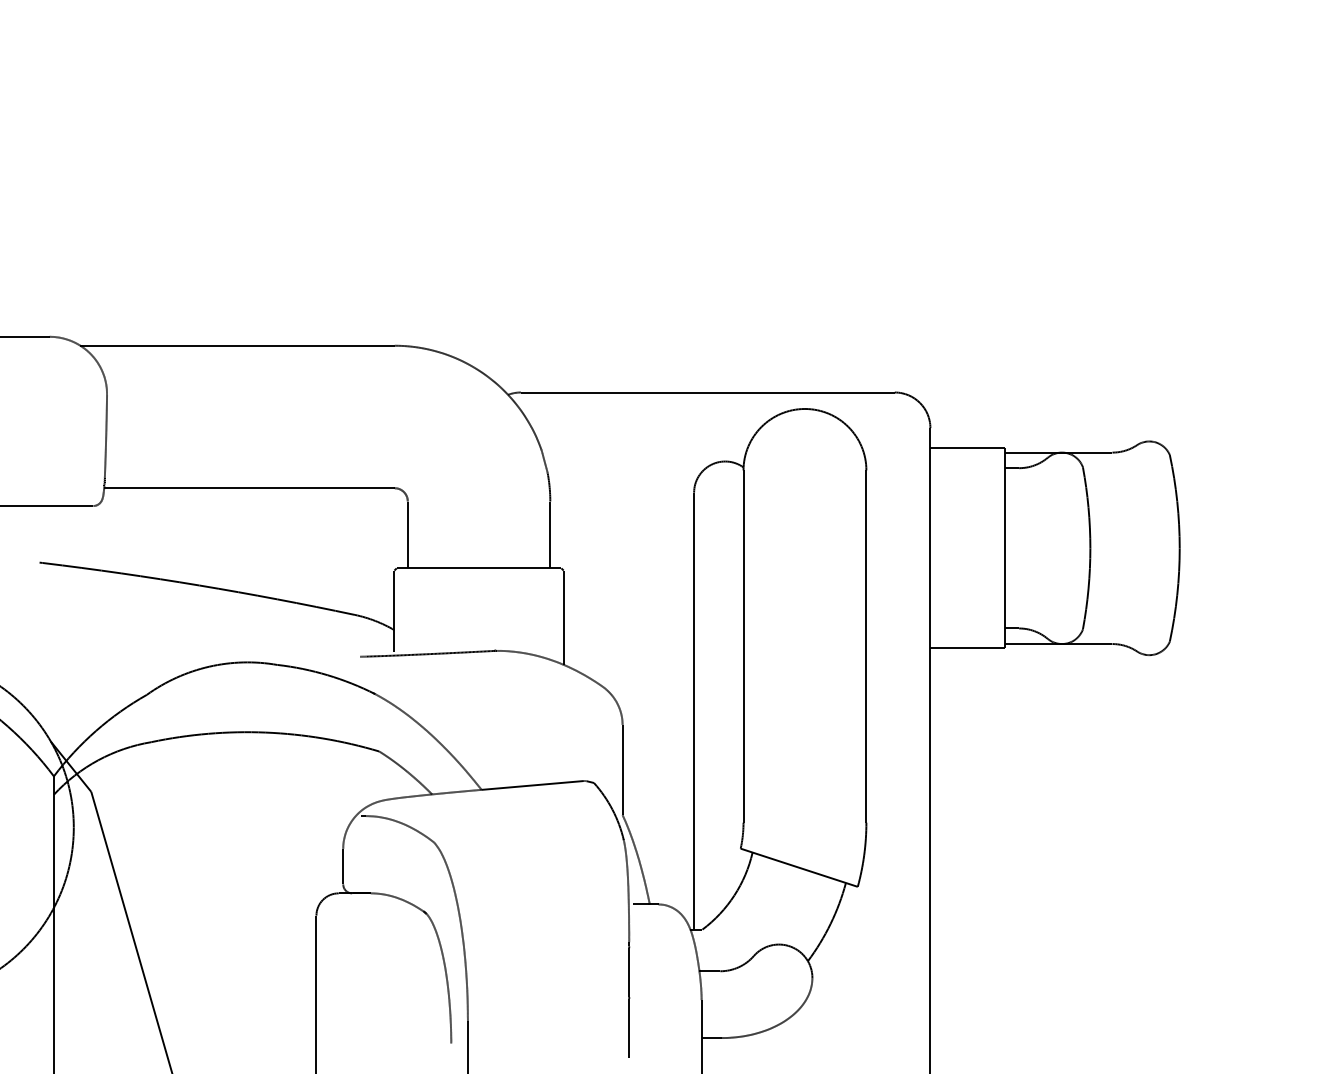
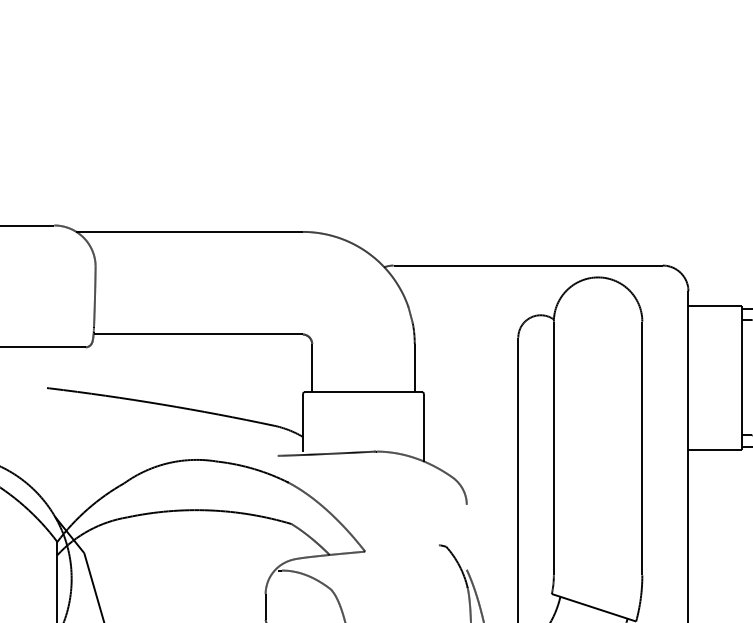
line: (622, 769) -> (466, 537), removed
line: (532, 785) -> (401, 548), removed

